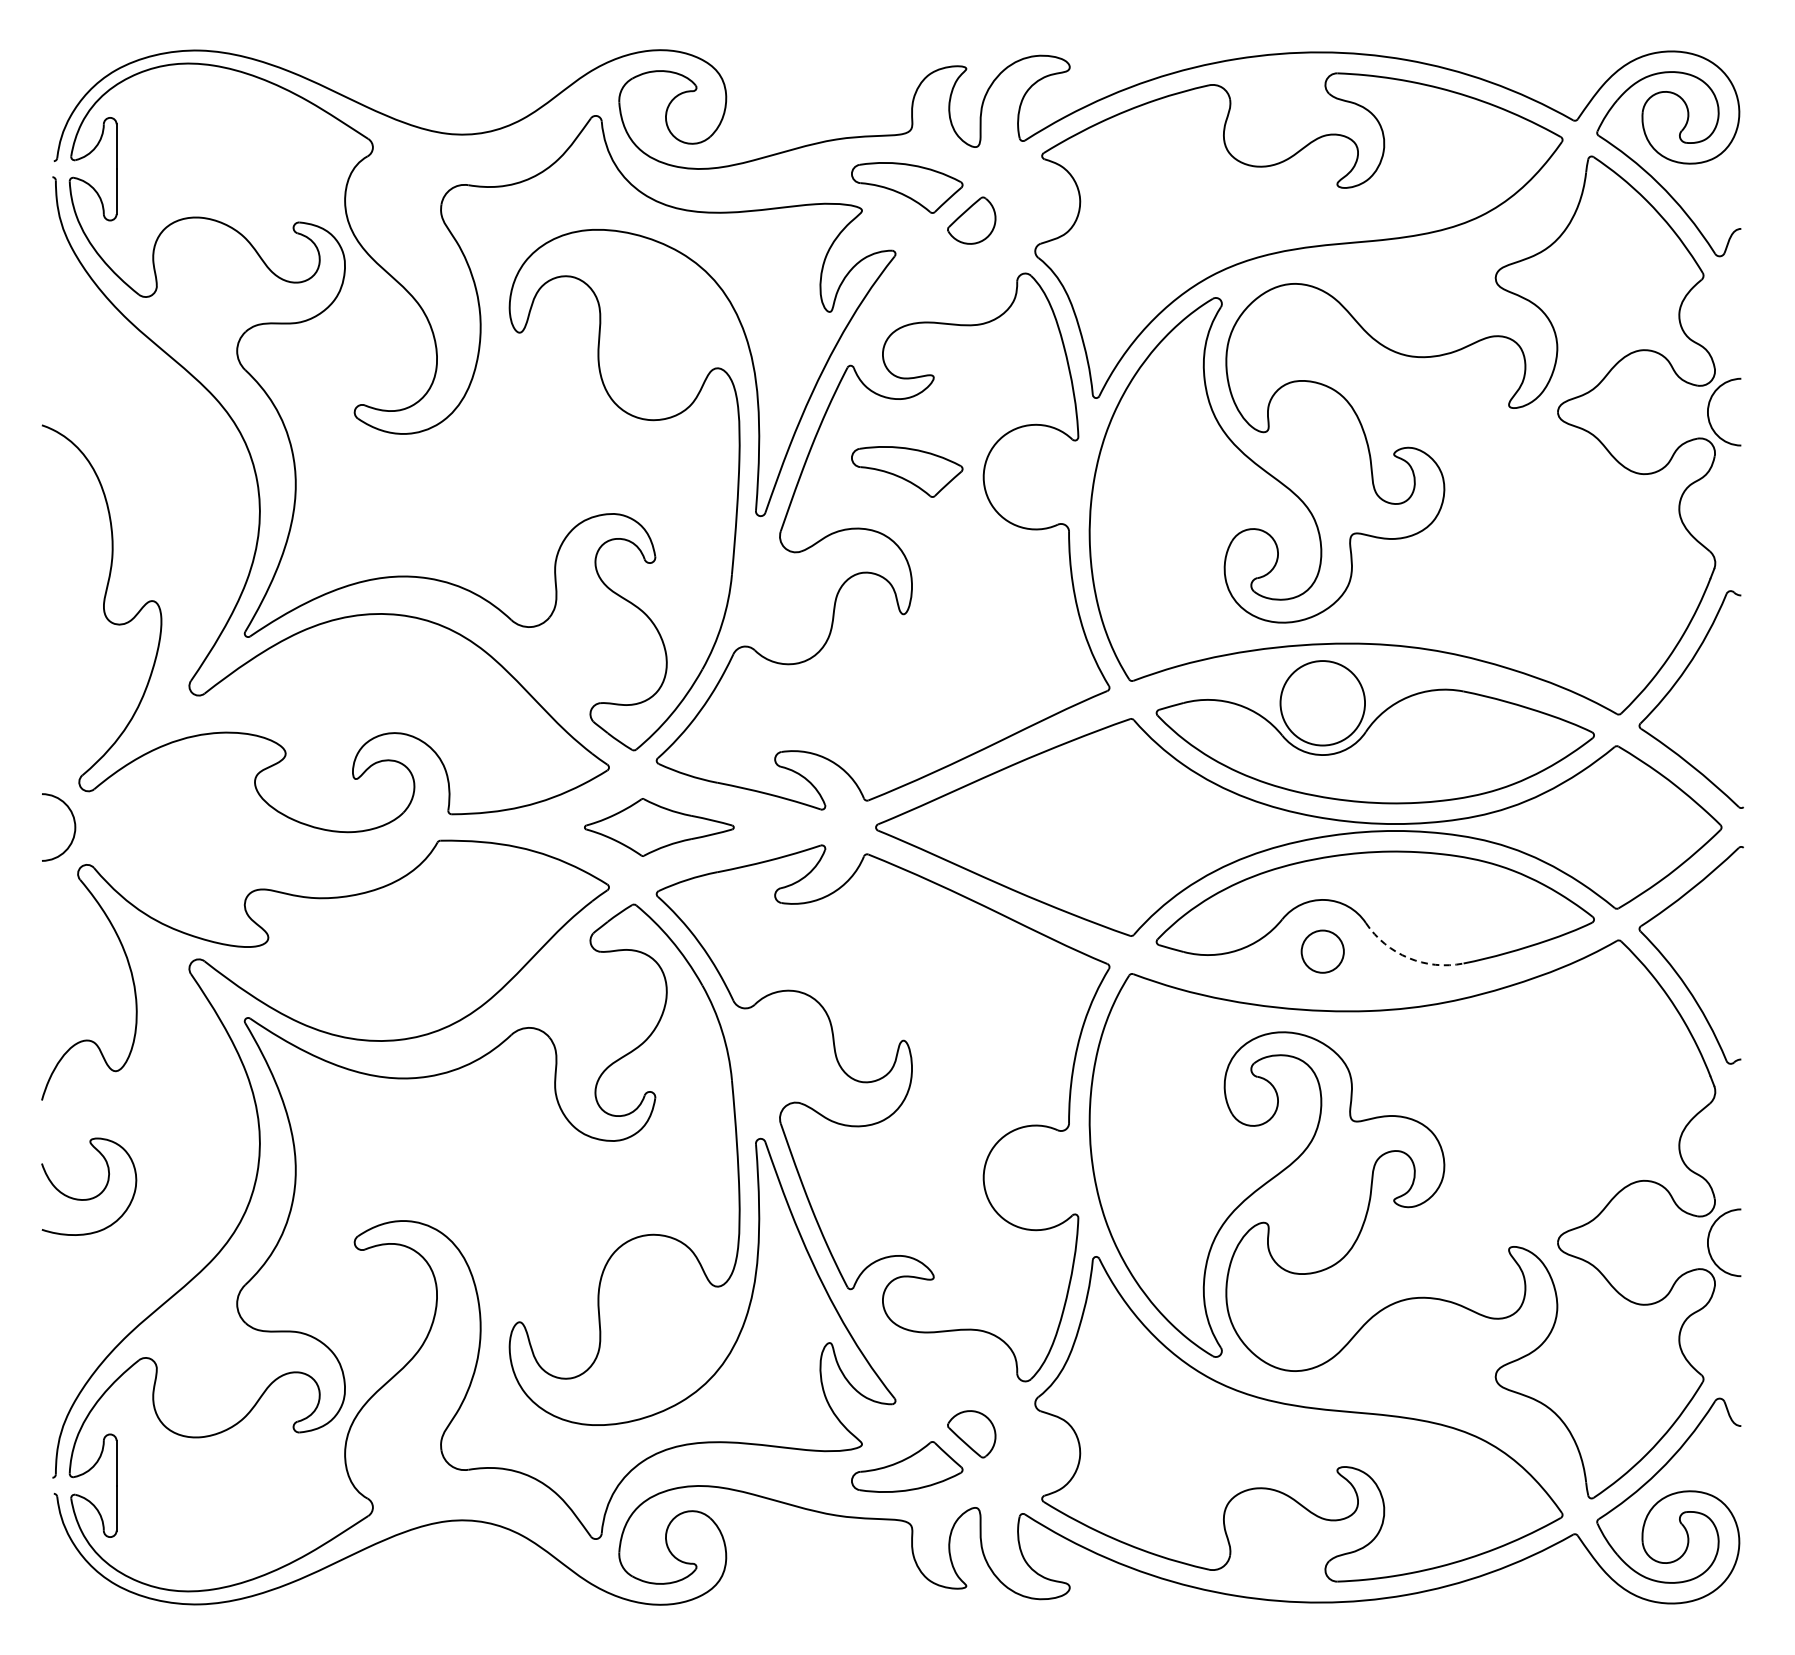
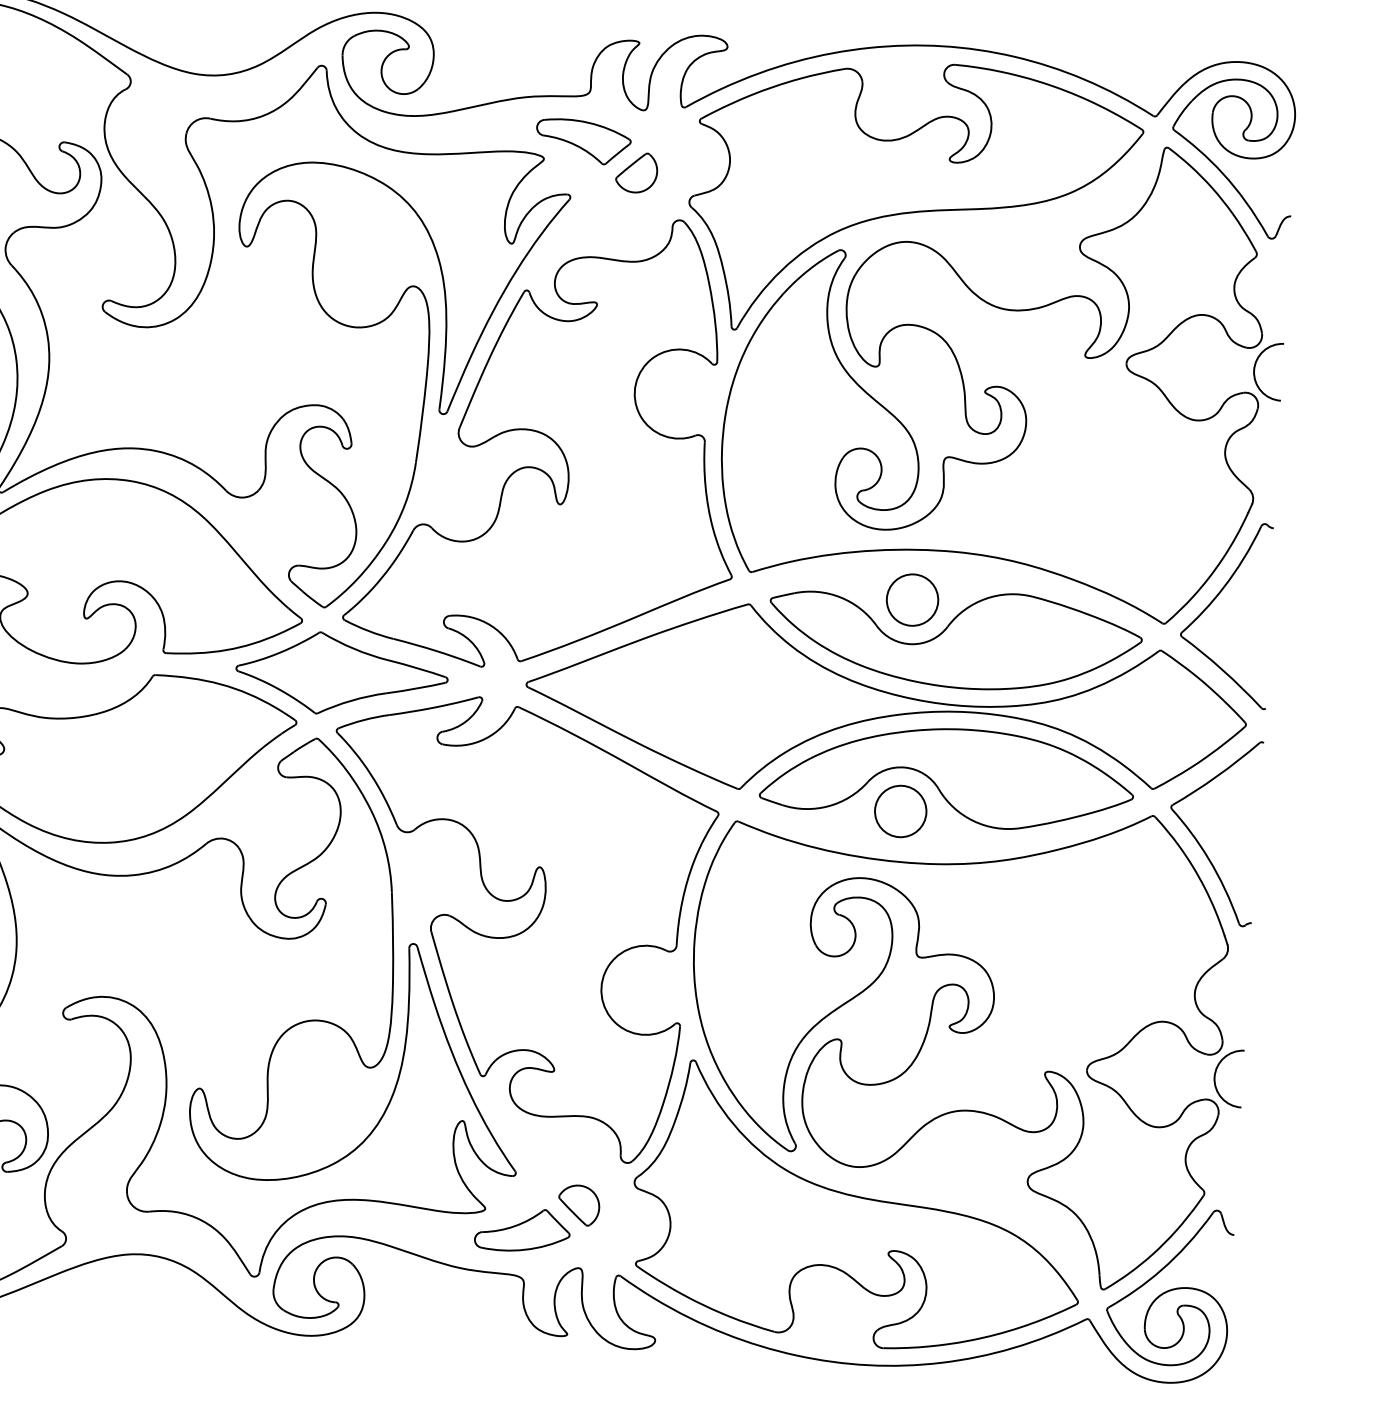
part: (907, 471) -> (570, 383), removed
circle: (1322, 703) -> (912, 600), size x0.71
part: (659, 827) -> (342, 674), size x1.67
circle: (1322, 951) -> (900, 811), size x1.43
arc: (1408, 958) -> (973, 821), dashed -> solid

